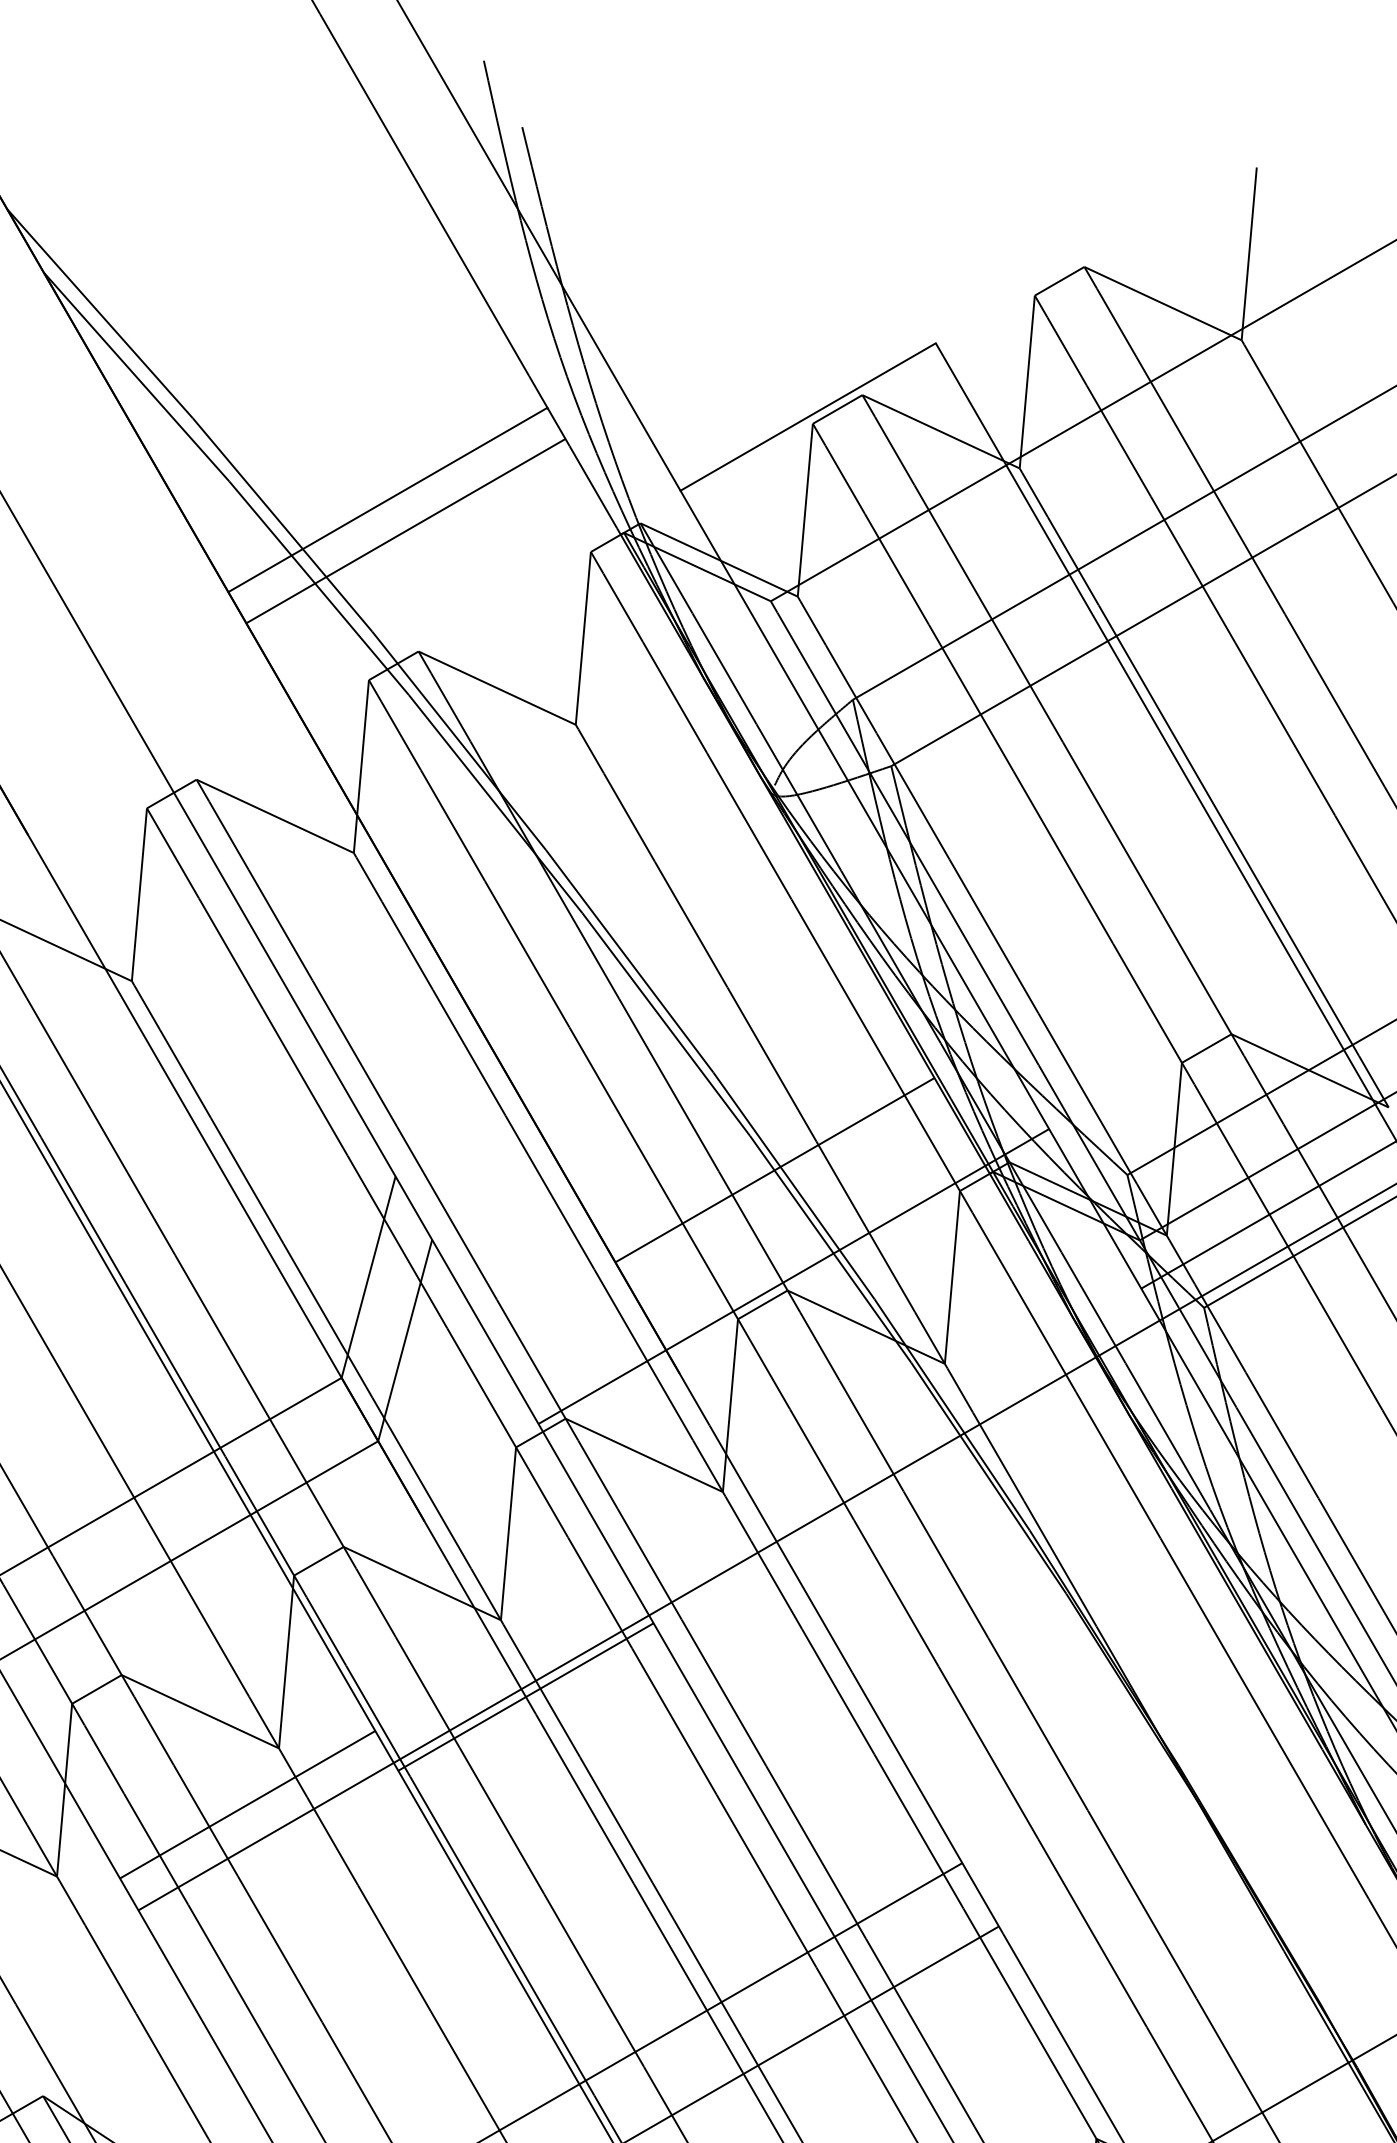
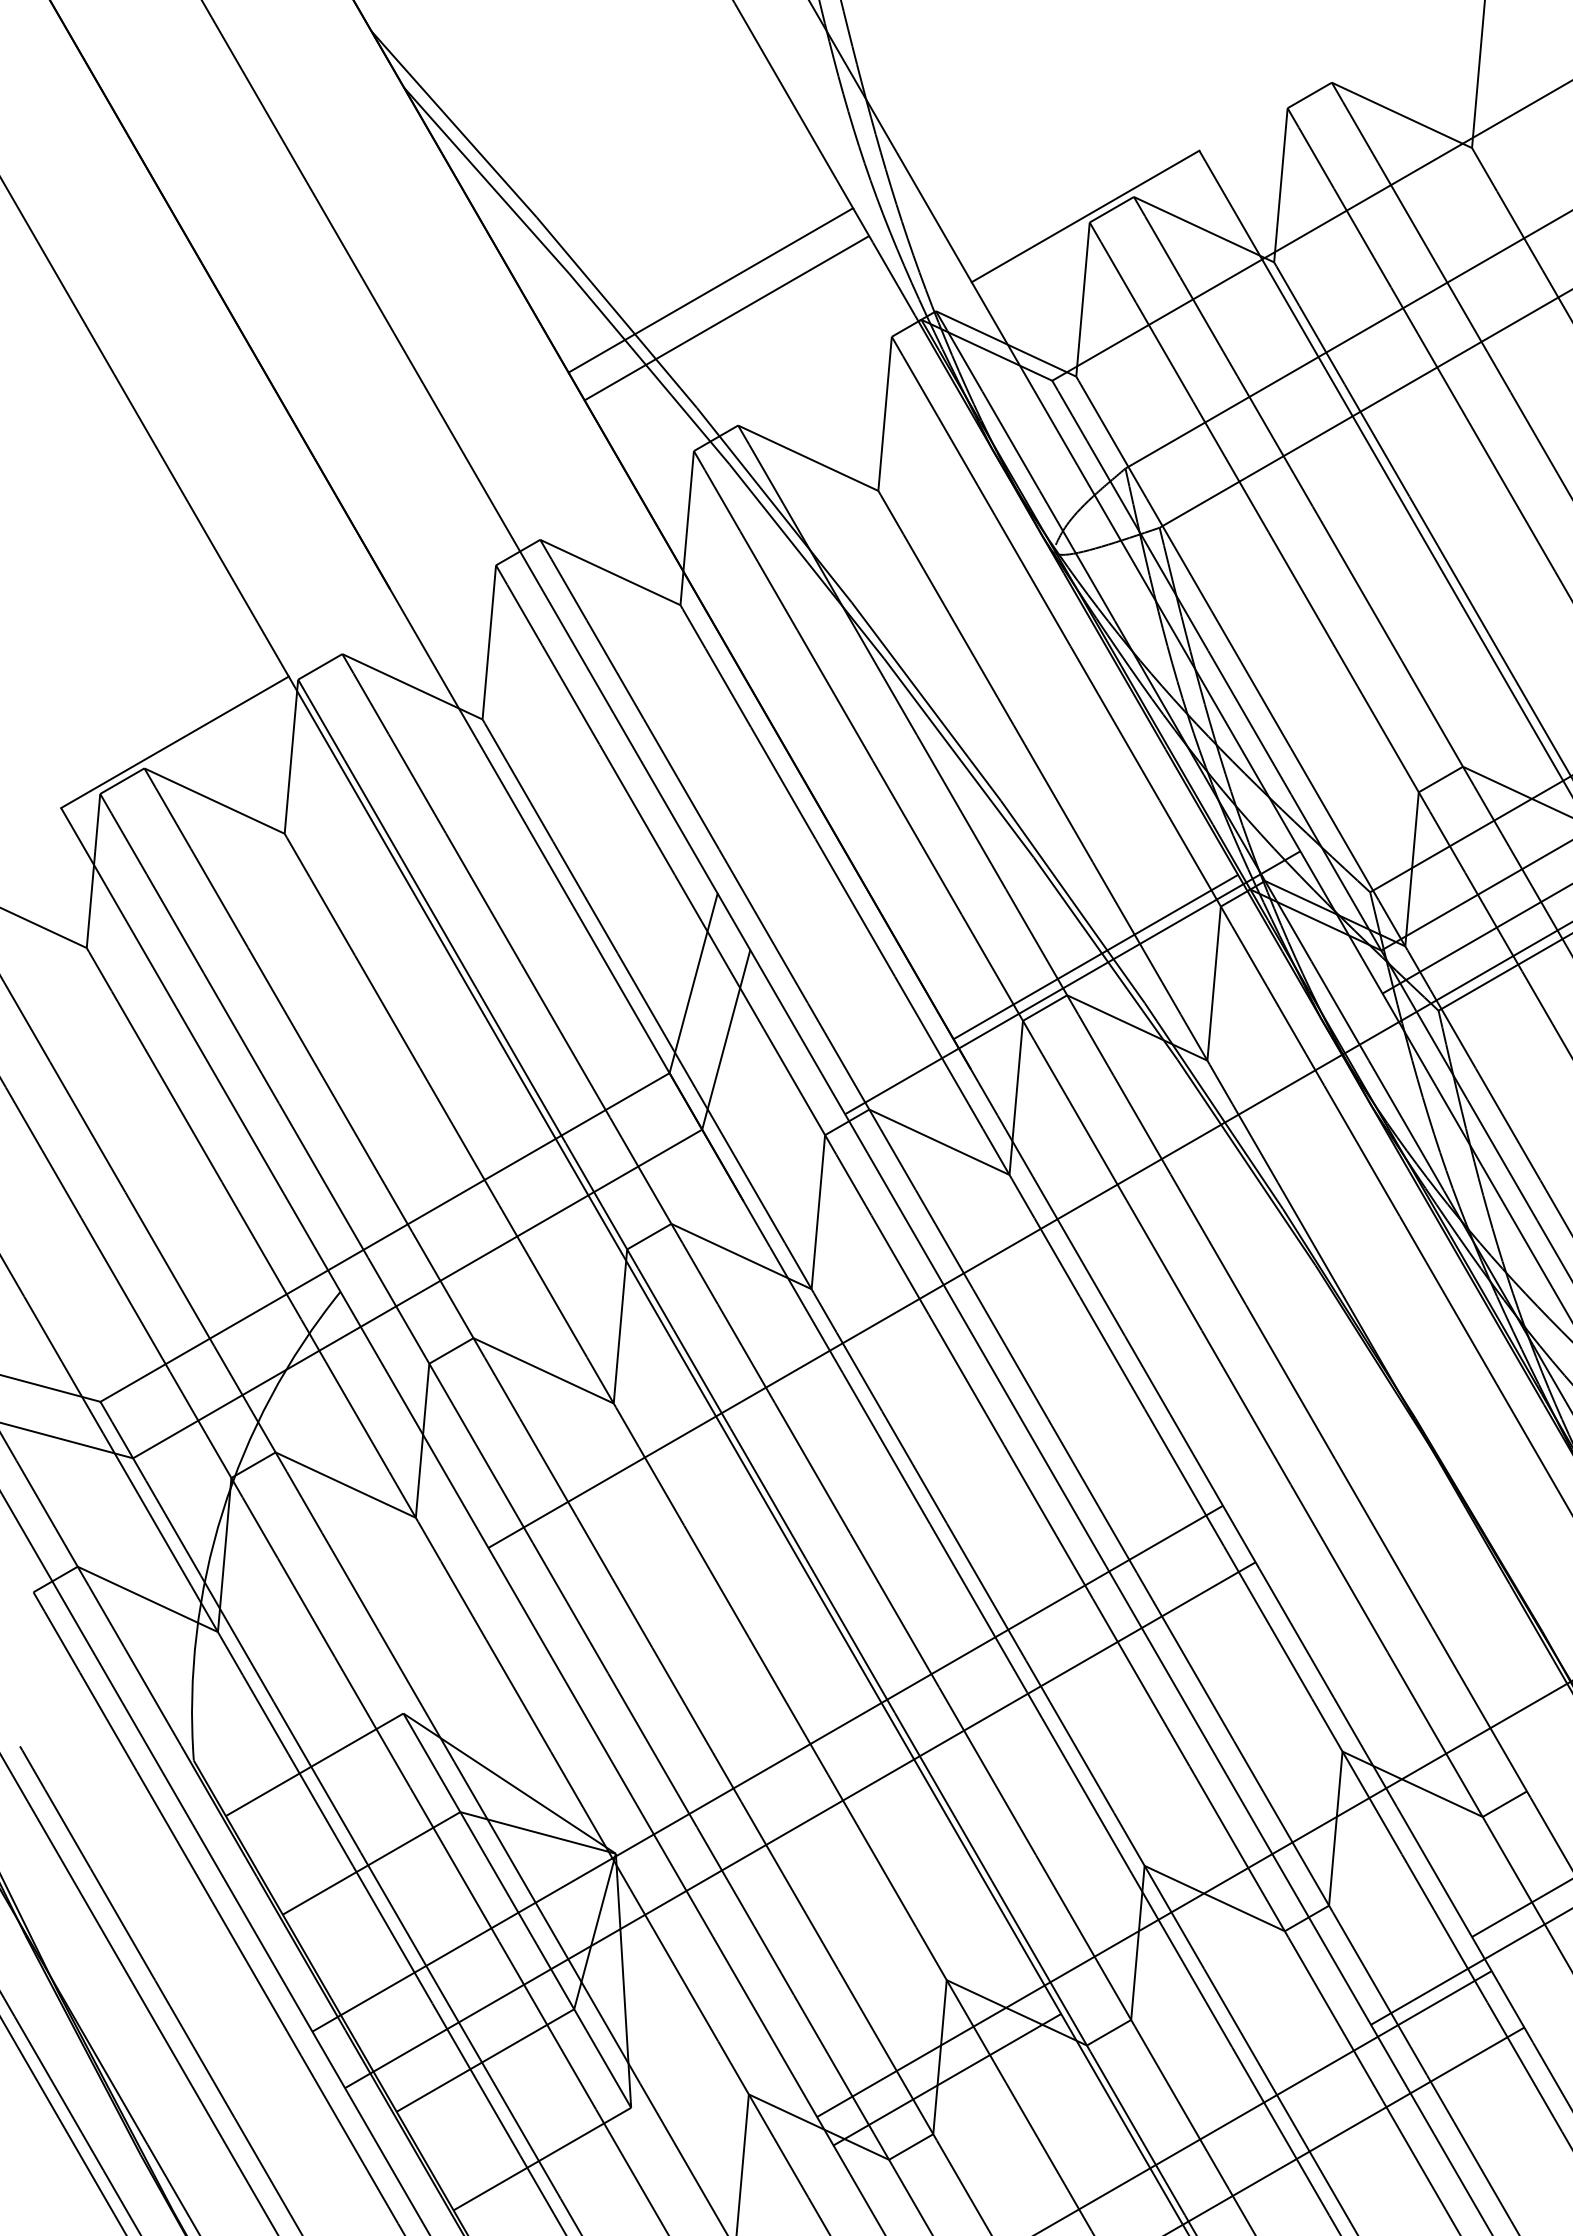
line: (774, 1169) -> (1095, 956), moved
line: (525, 1696) -> (833, 1357), removed
line: (247, 1804) -> (585, 1453), removed

